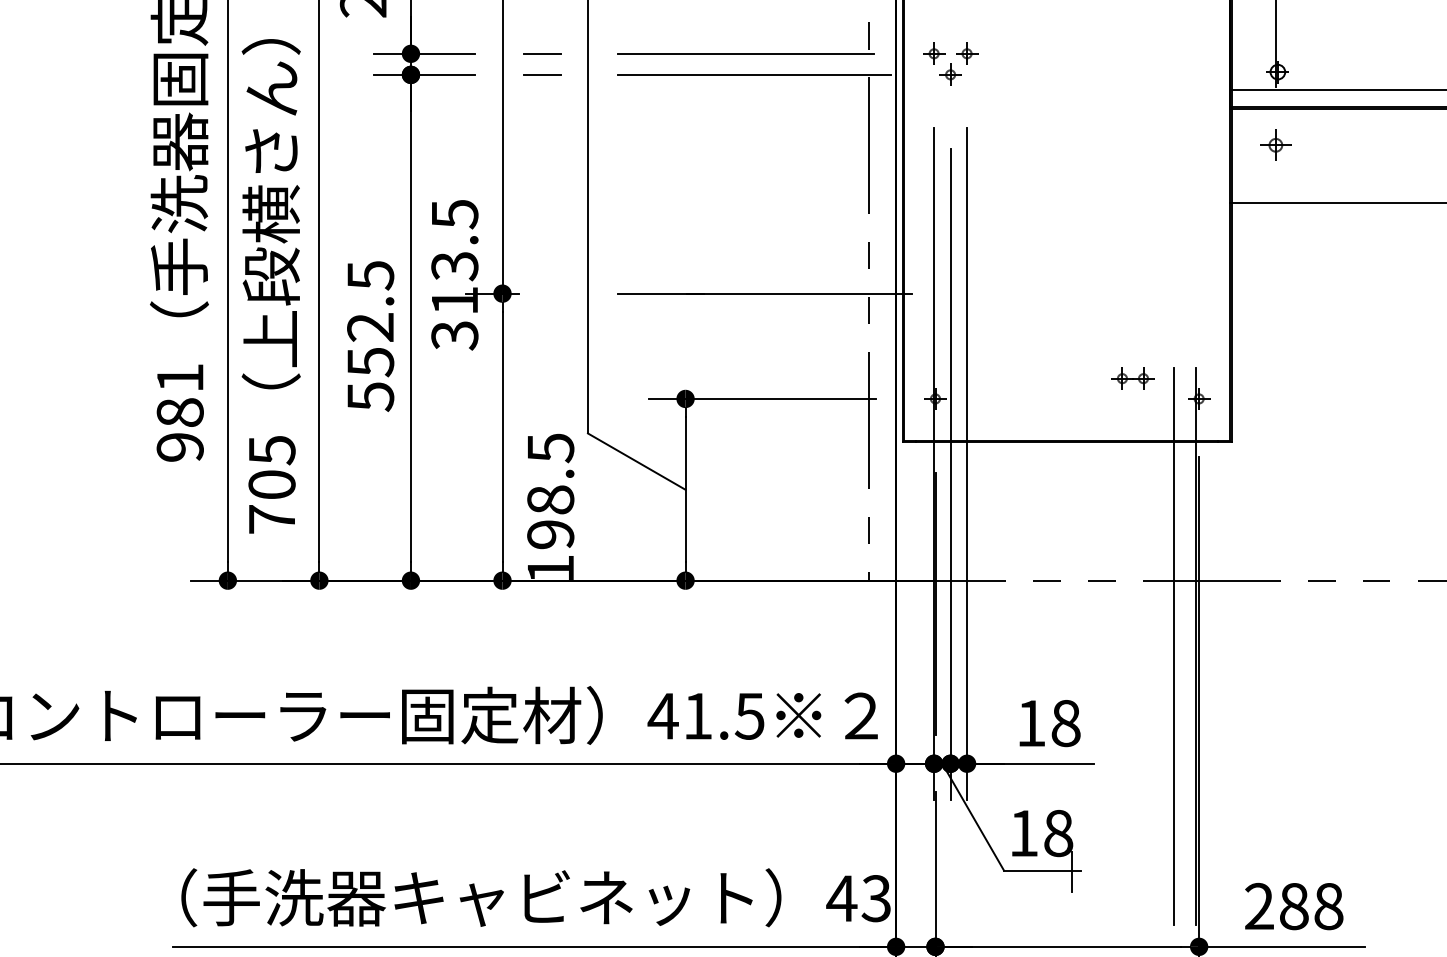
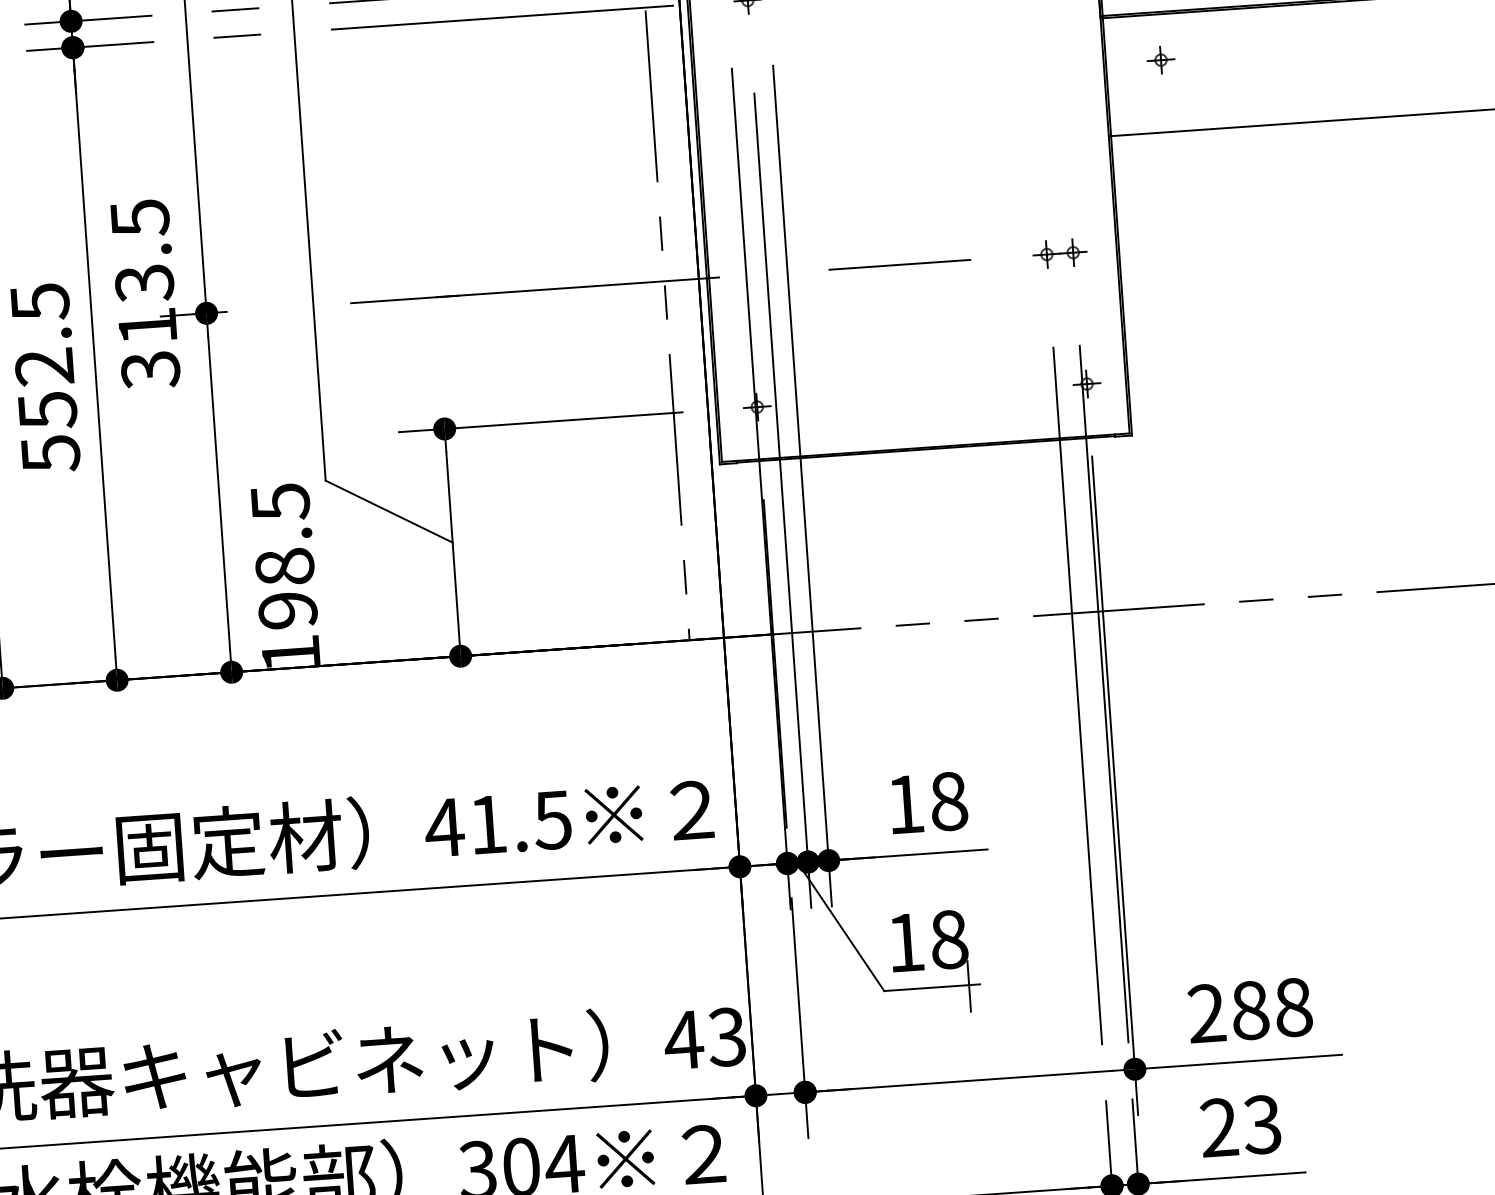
part: (1276, 145) -> (1161, 60), size x0.71
line: (1056, 293) -> (899, 264), added
part: (1132, 378) -> (1059, 253), moved

